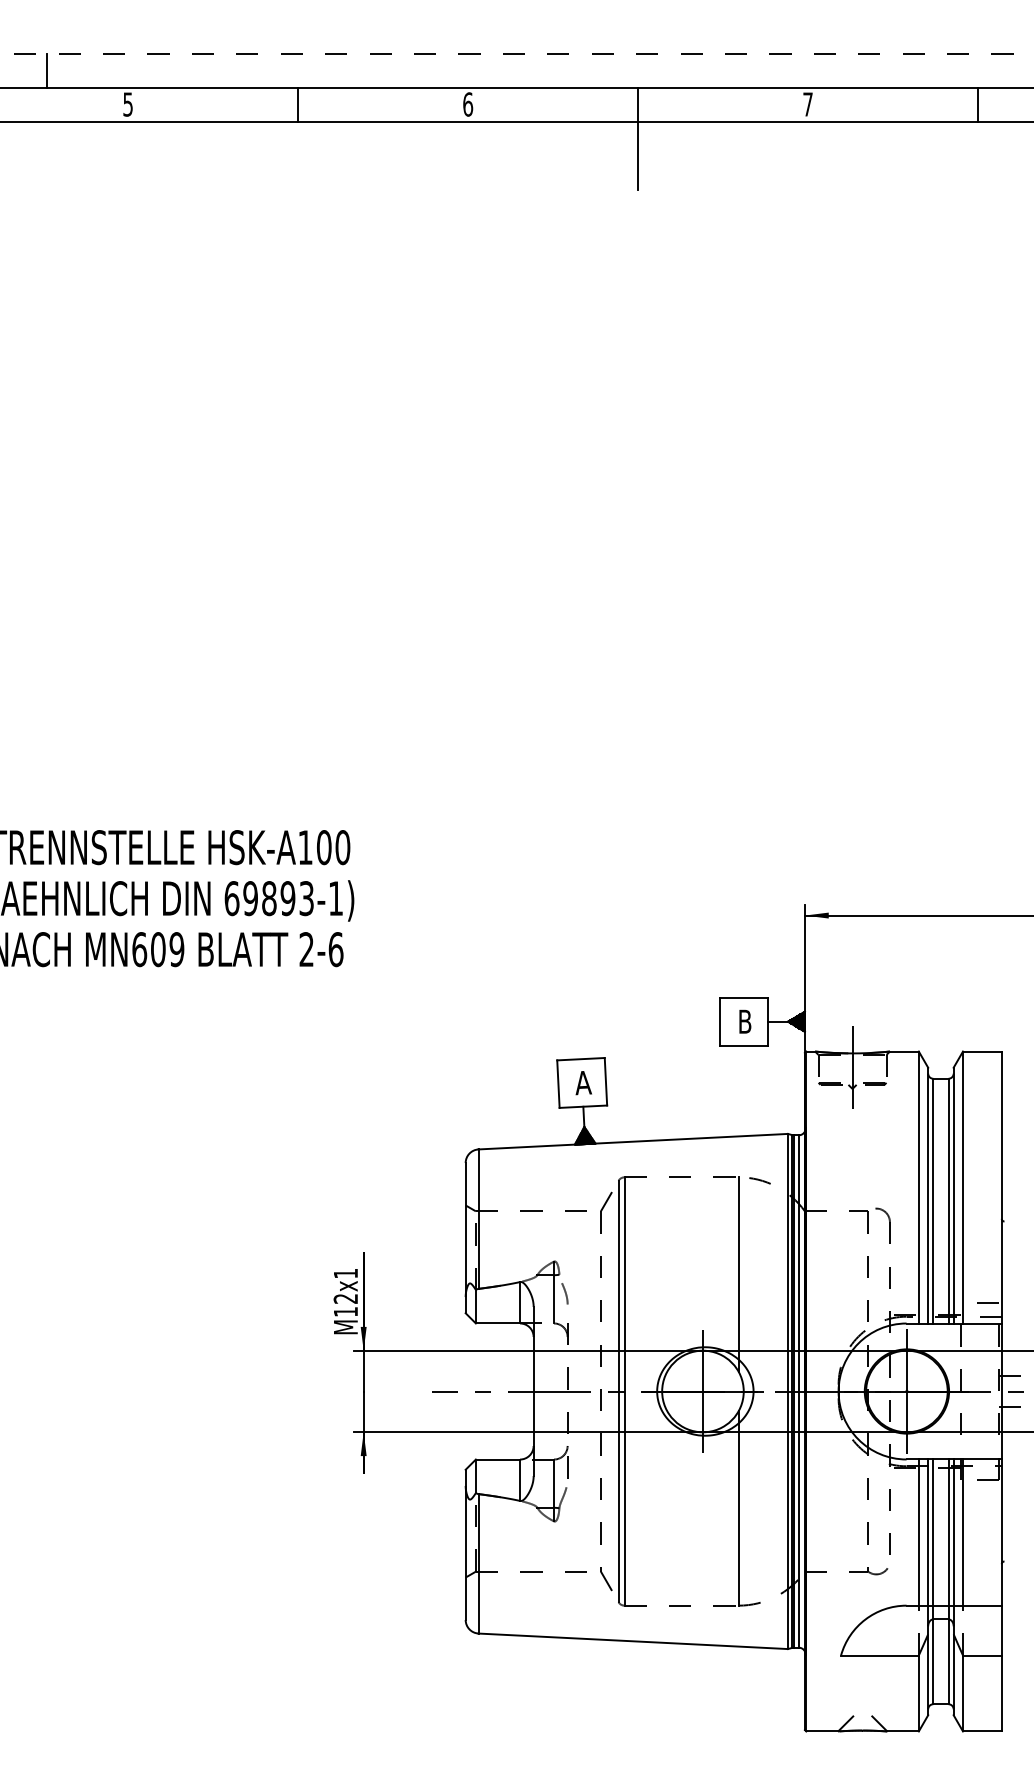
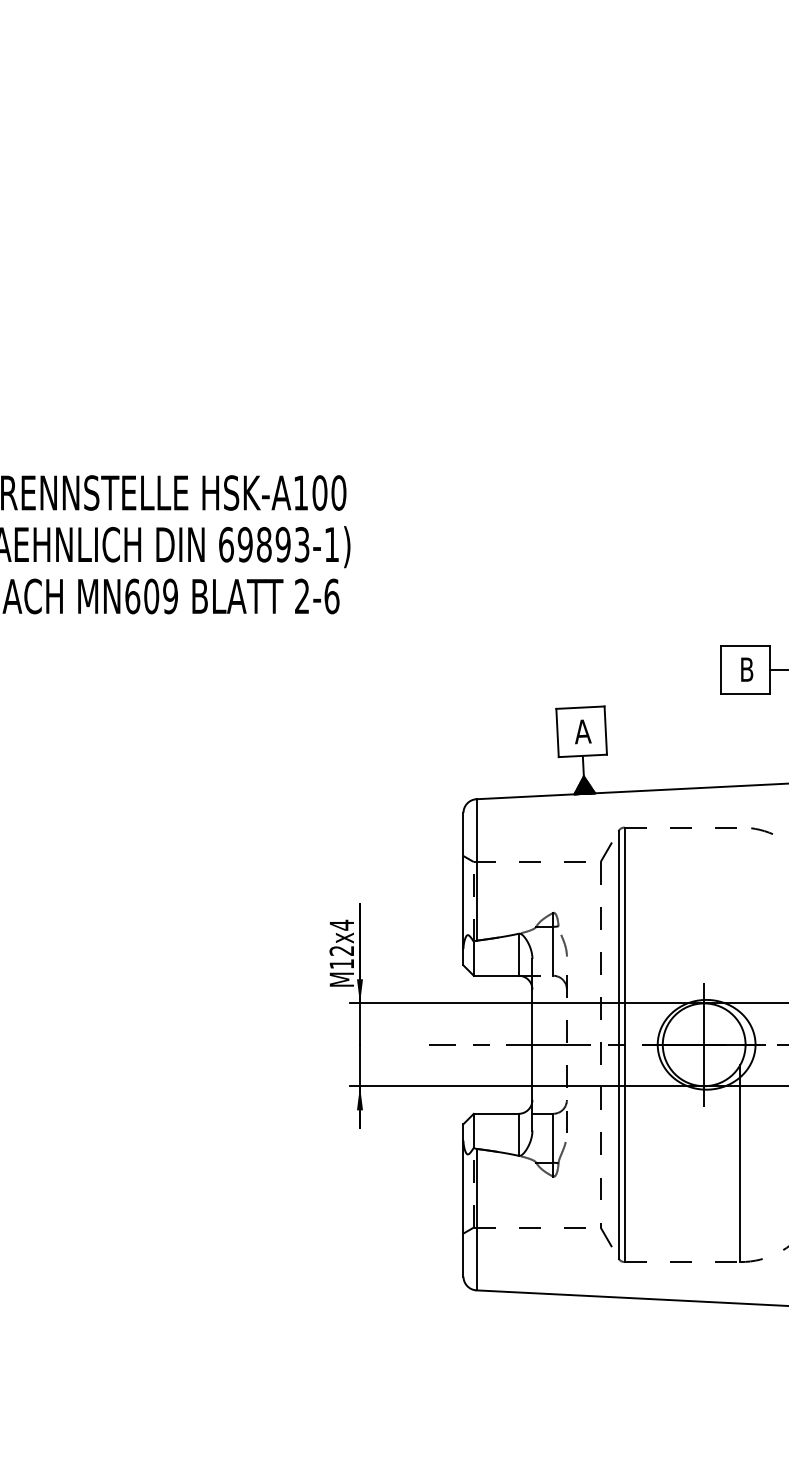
text: (345, 1273) -> (341, 925), M12x1 -> M12x4
line: (738, 1274) -> (740, 926), removed

